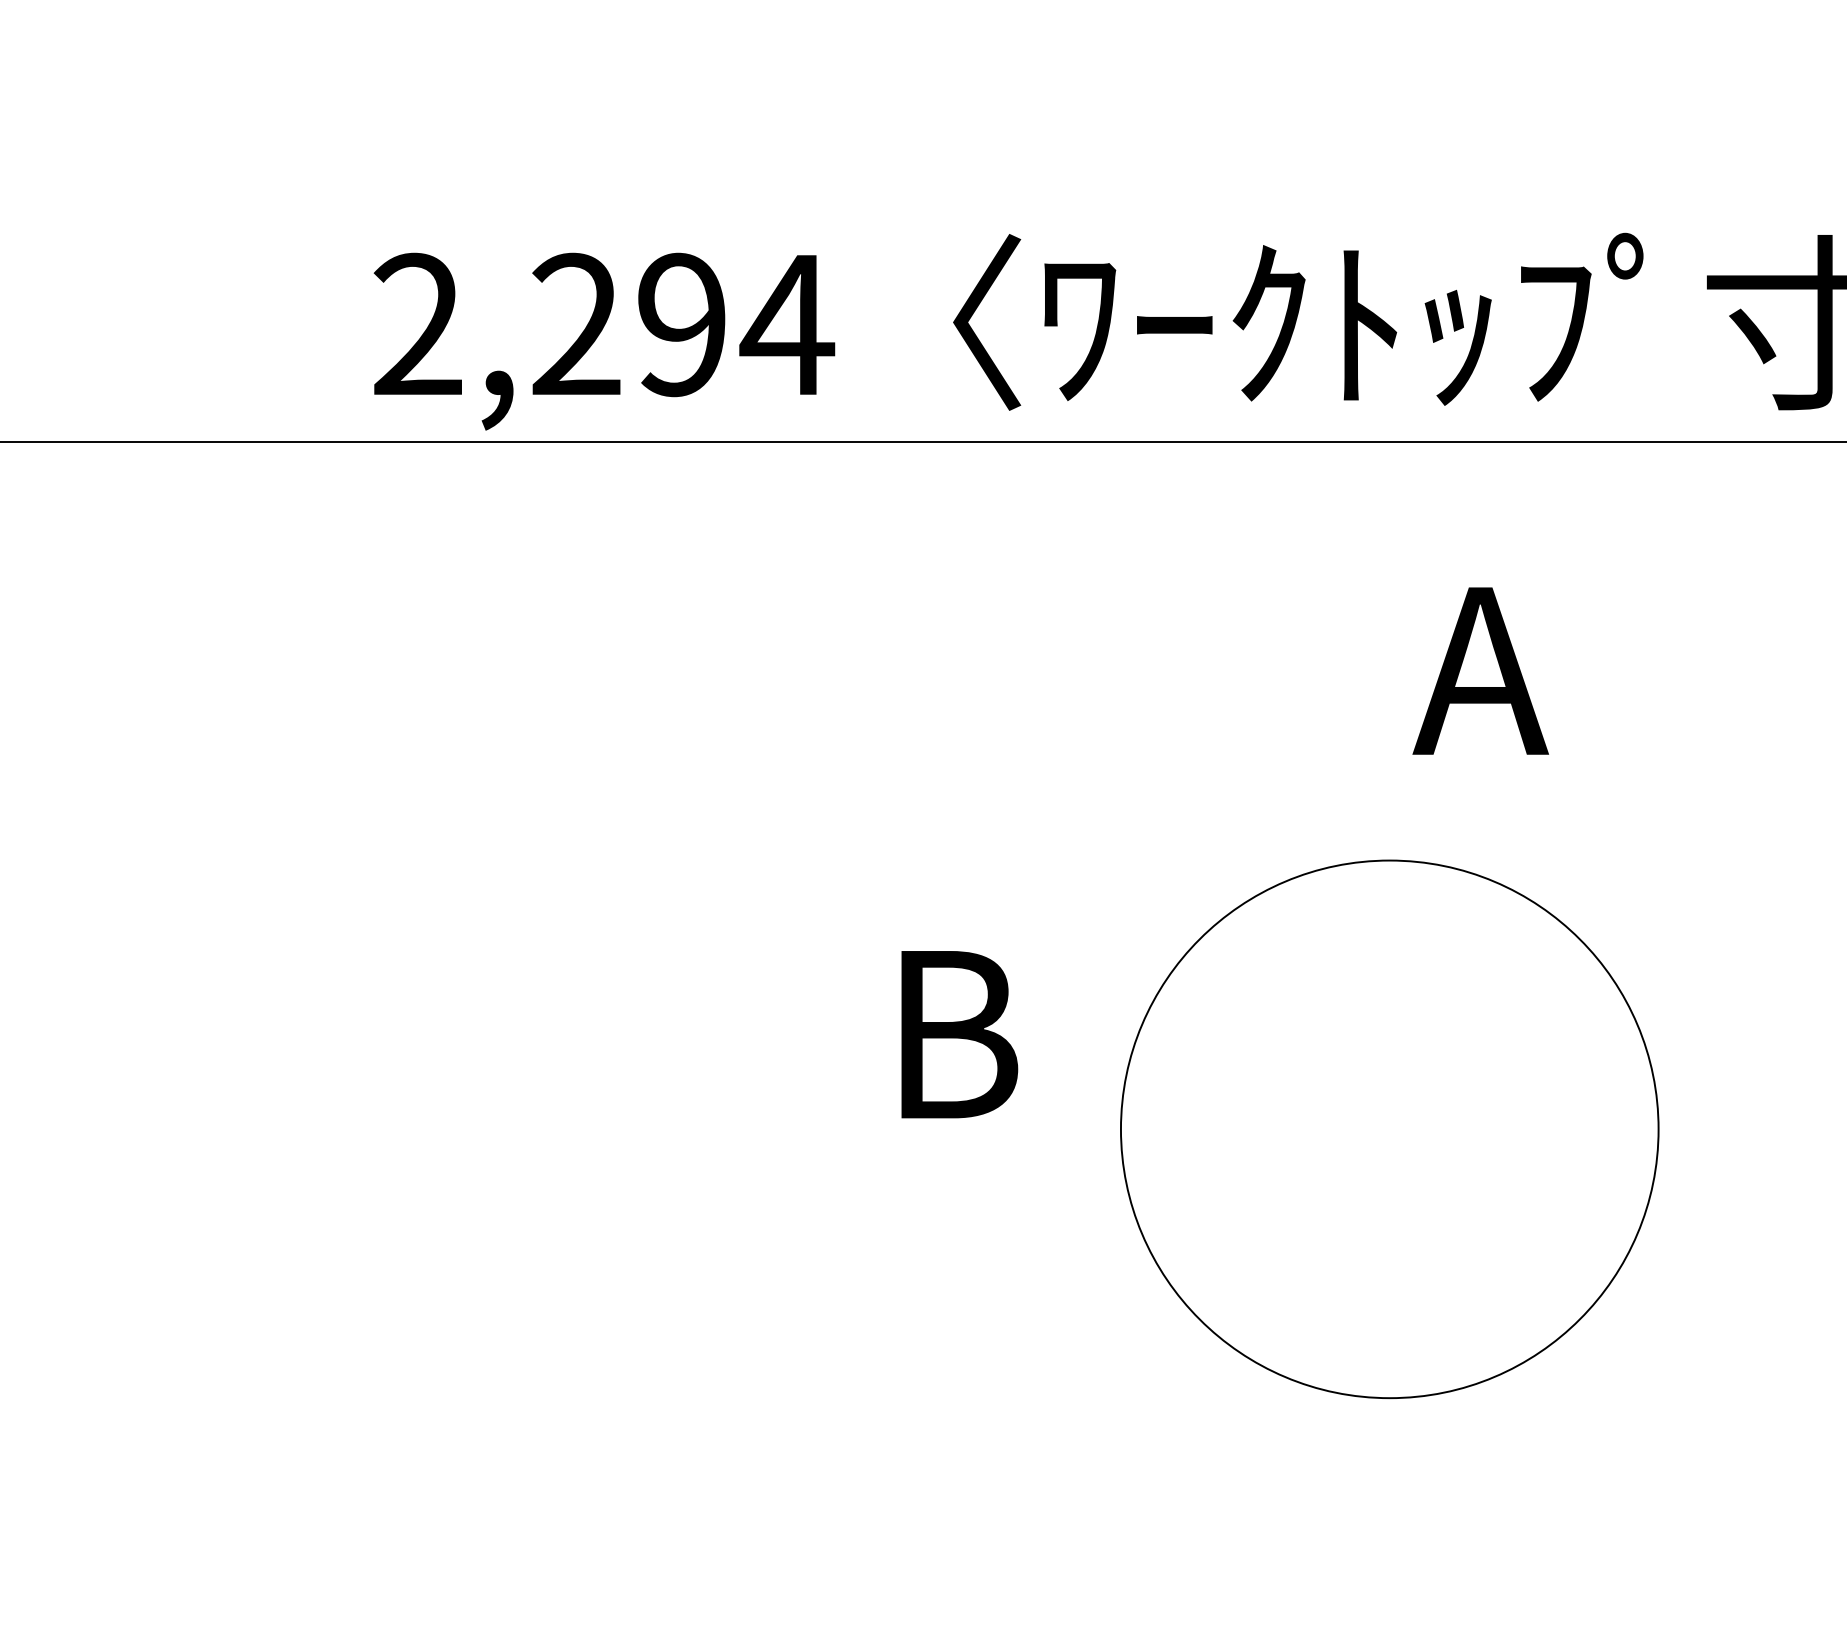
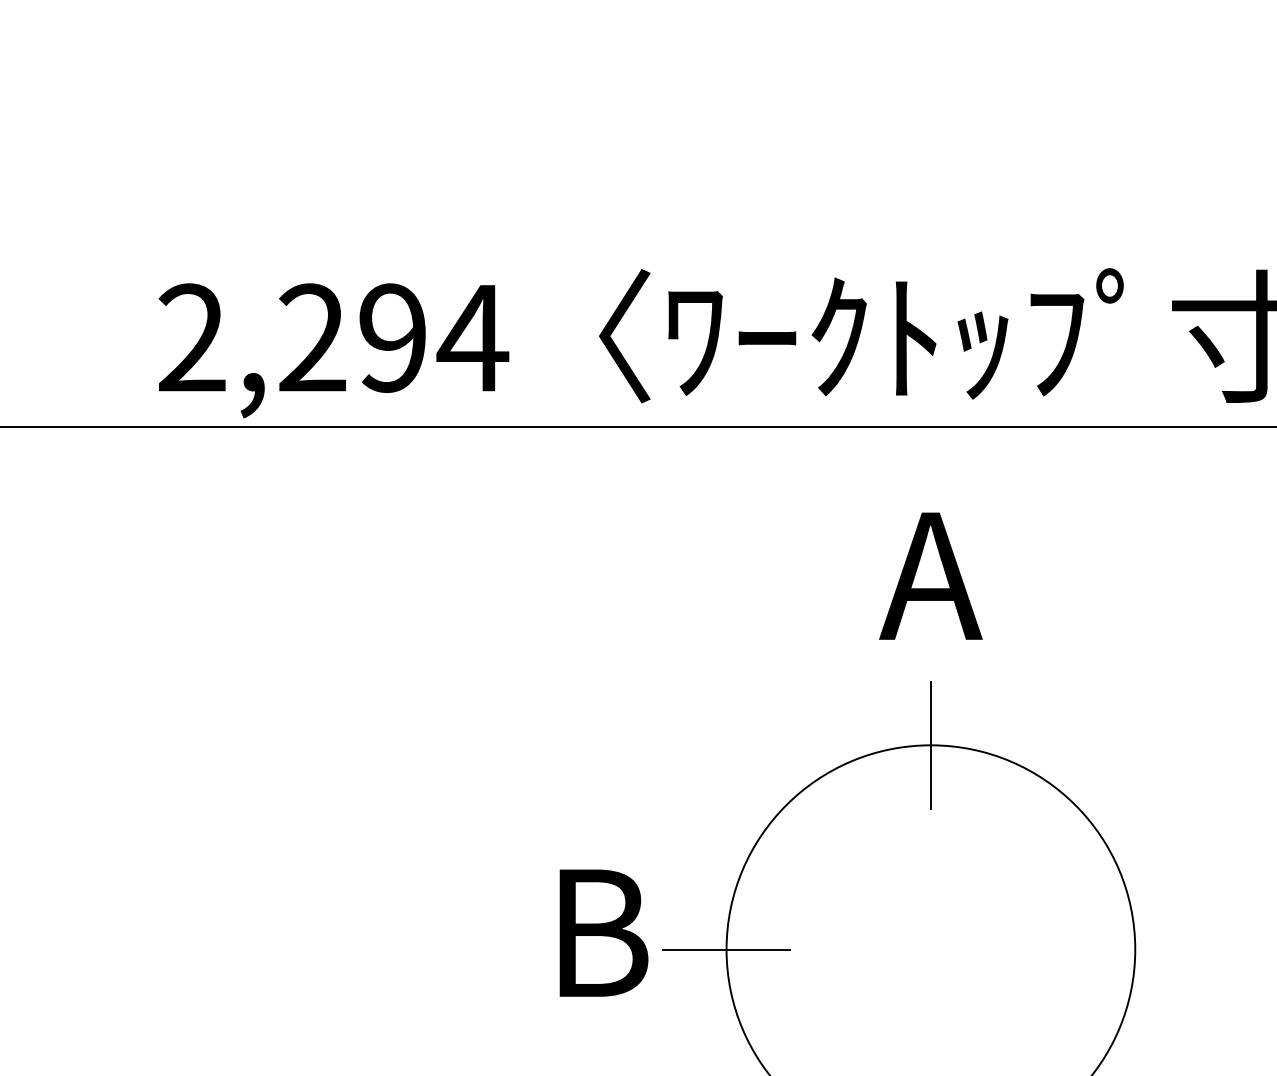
text: (1480, 670) -> (930, 575), moved
line: (1389, 860) -> (930, 745), added
text: (959, 1034) -> (603, 933), moved
line: (1120, 1129) -> (726, 949), added

